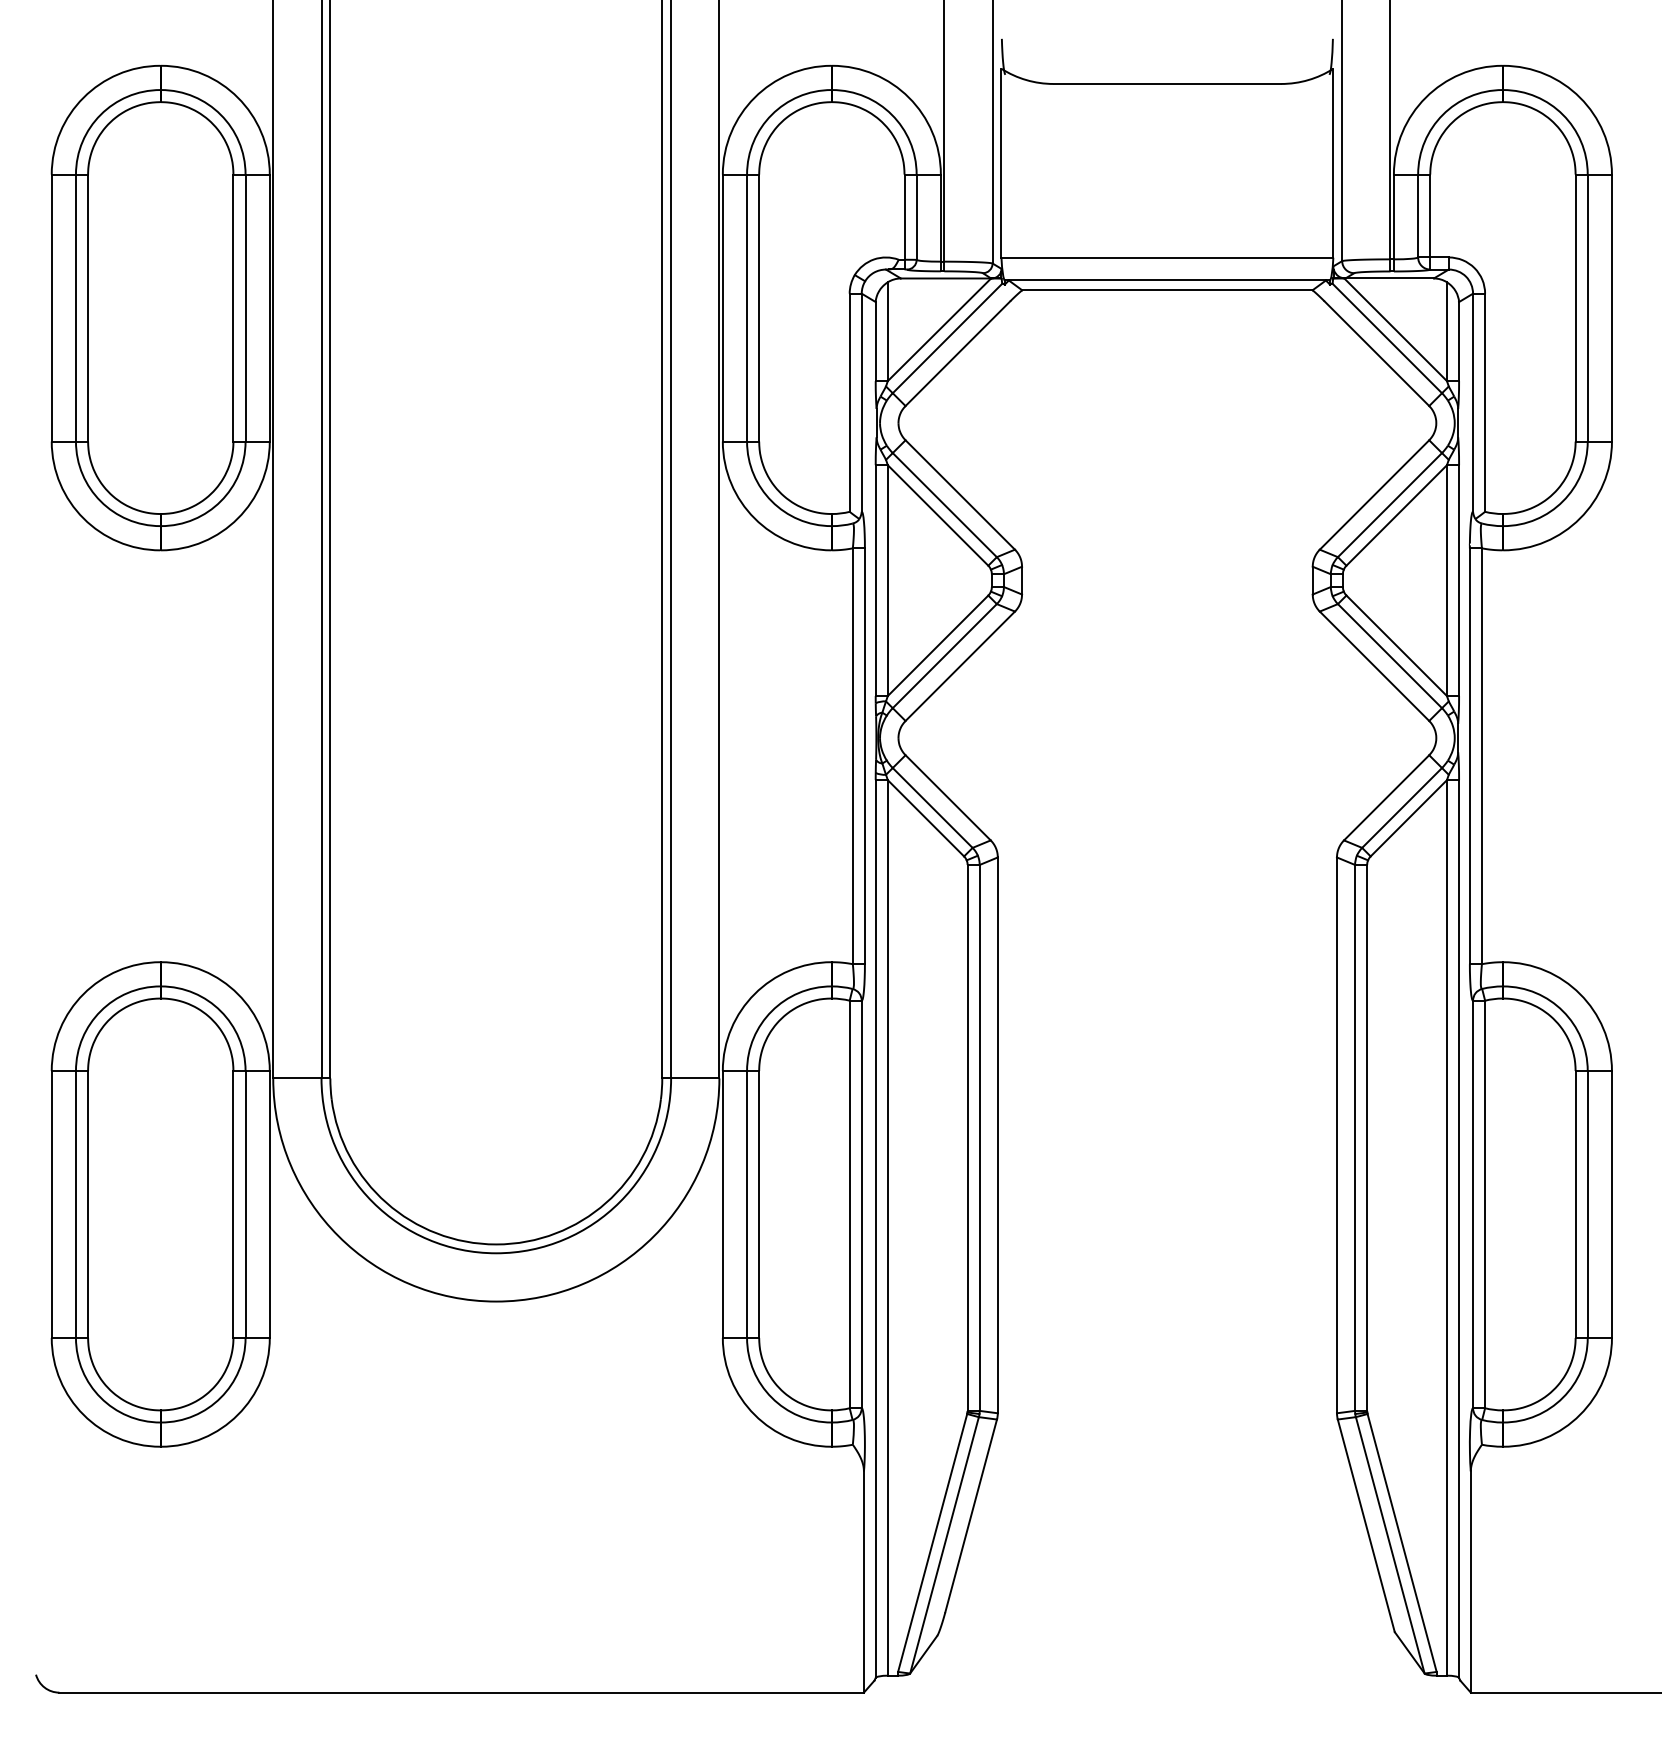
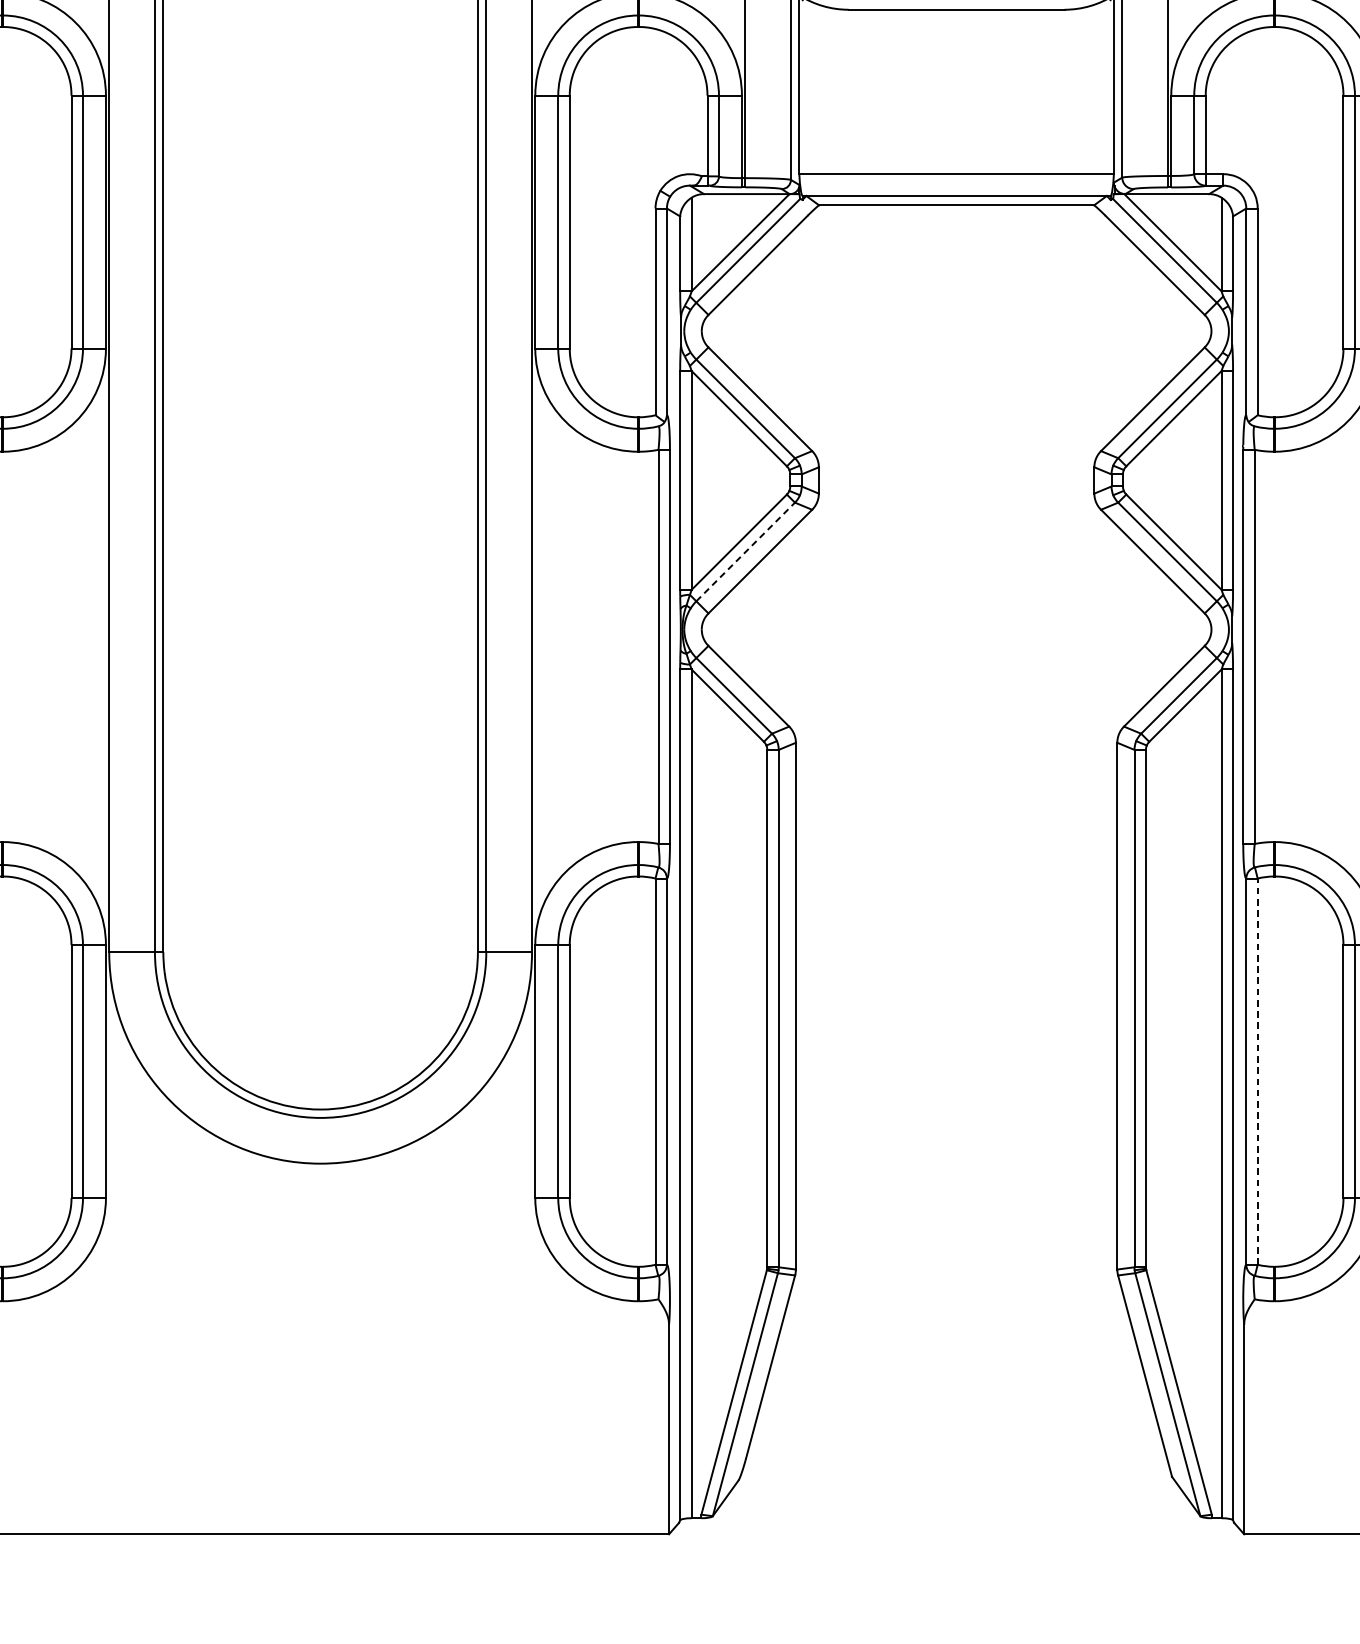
line: (944, 656) -> (745, 552), solid -> dashed
line: (1485, 1204) -> (1258, 1071), solid -> dashed

